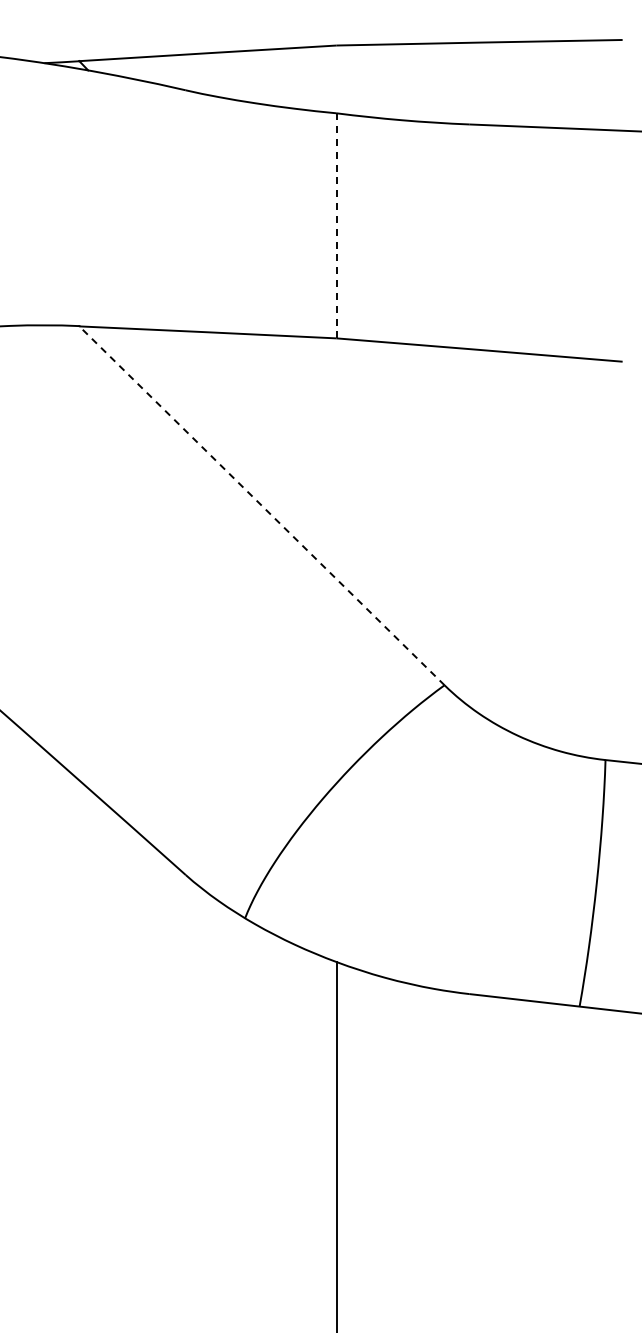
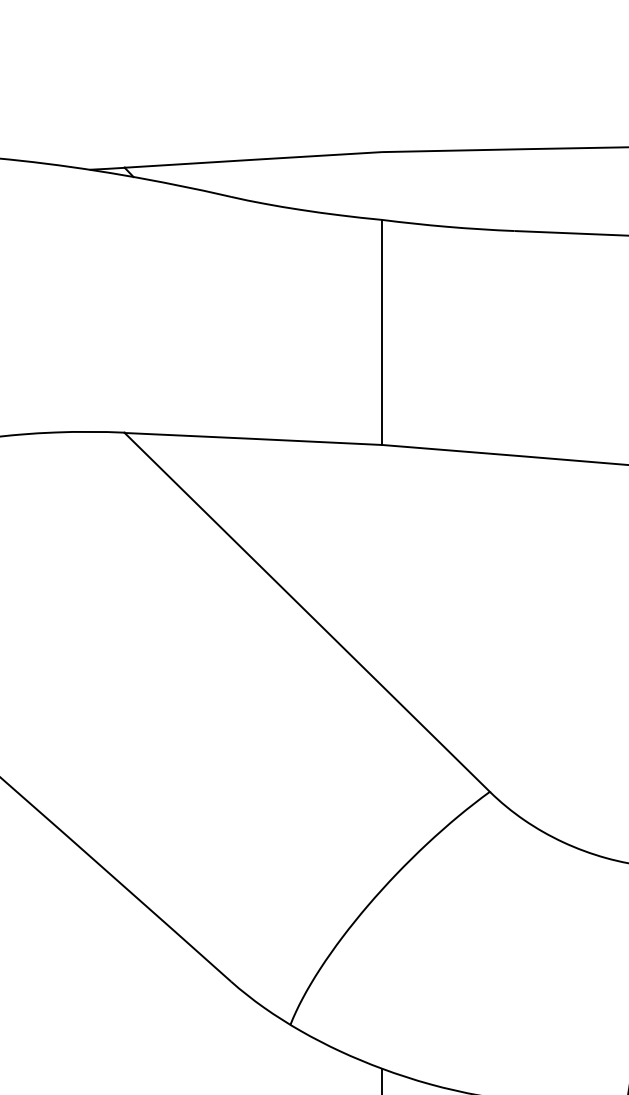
line: (336, 225) -> (381, 332), dashed -> solid
line: (261, 505) -> (306, 612), dashed -> solid

